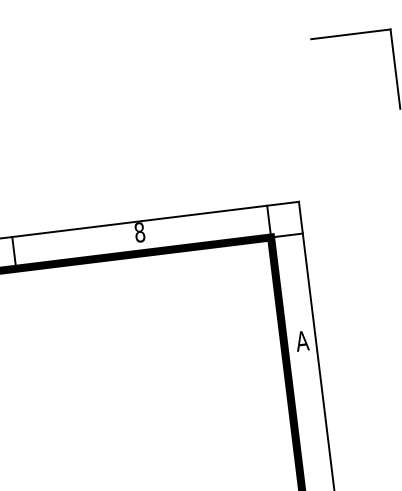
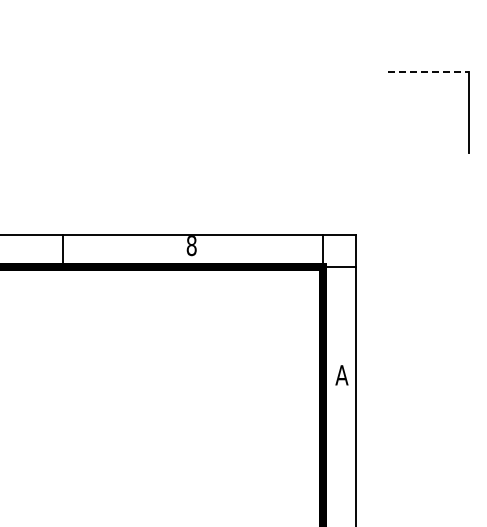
line: (350, 34) -> (428, 72), solid -> dashed

